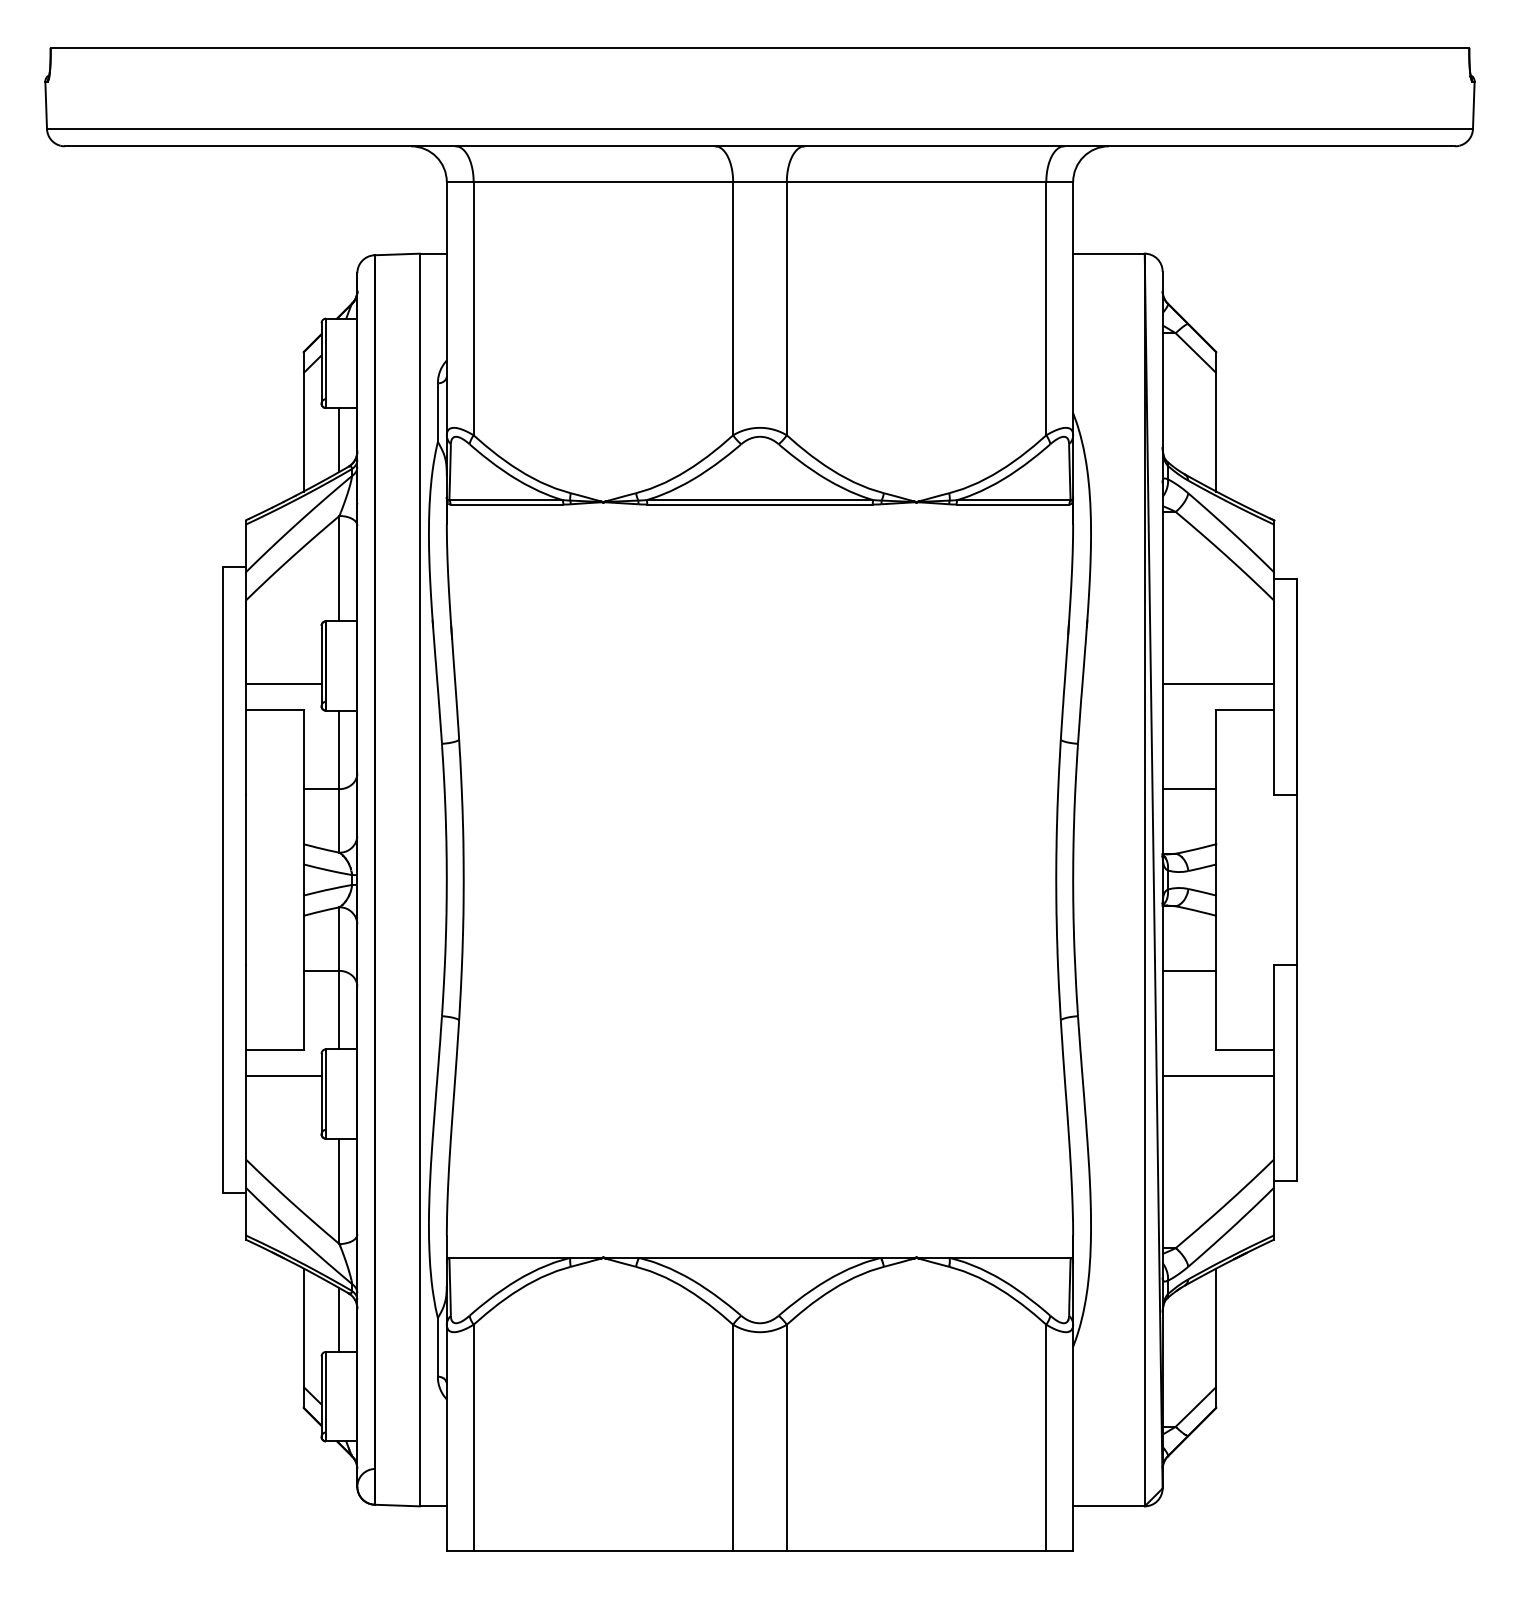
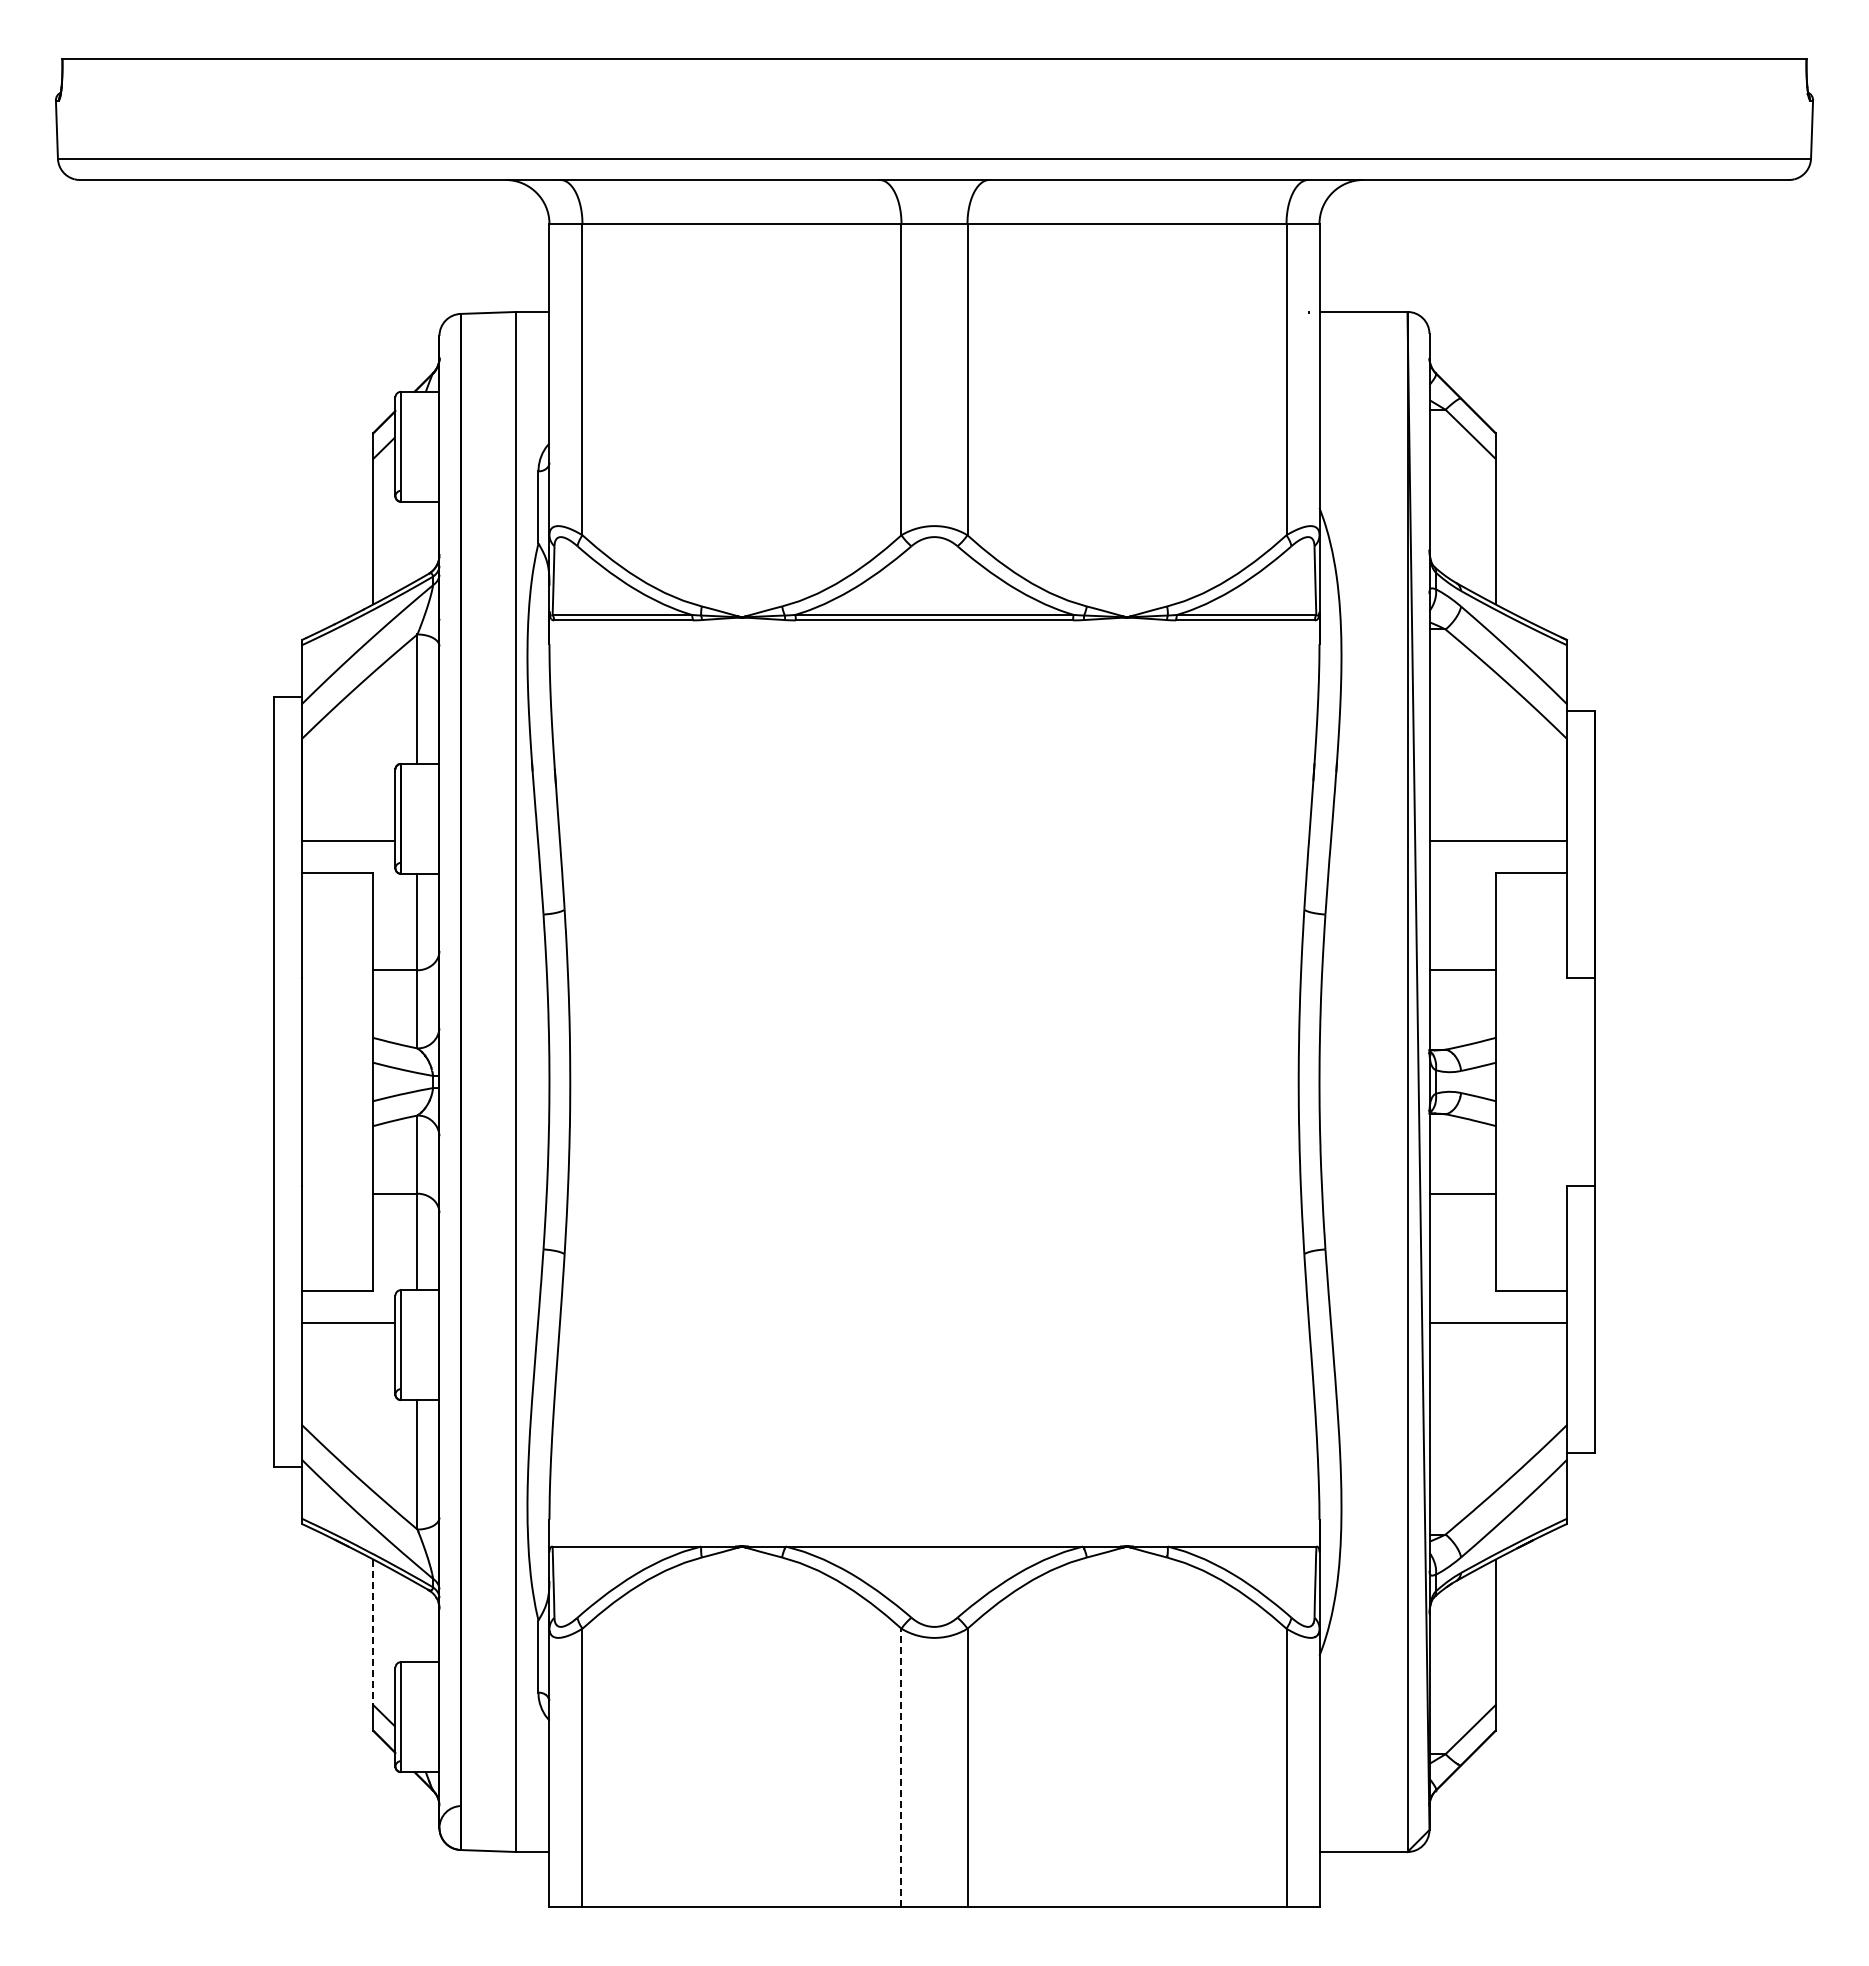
line: (339, 439) -> (417, 540), removed
line: (339, 1319) -> (417, 1622), removed
line: (303, 1327) -> (373, 1632), solid -> dashed
line: (733, 1437) -> (901, 1767), solid -> dashed

